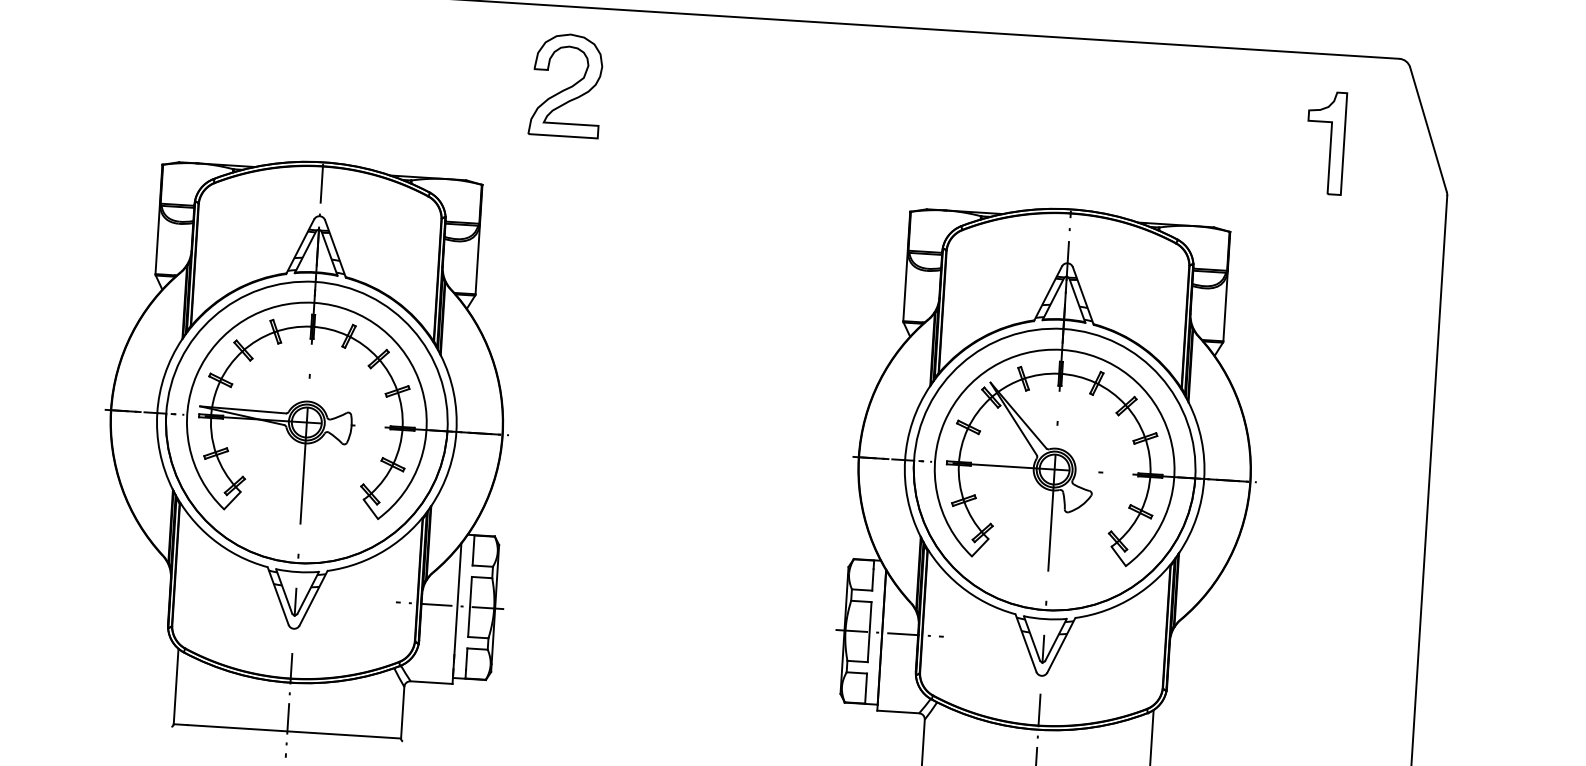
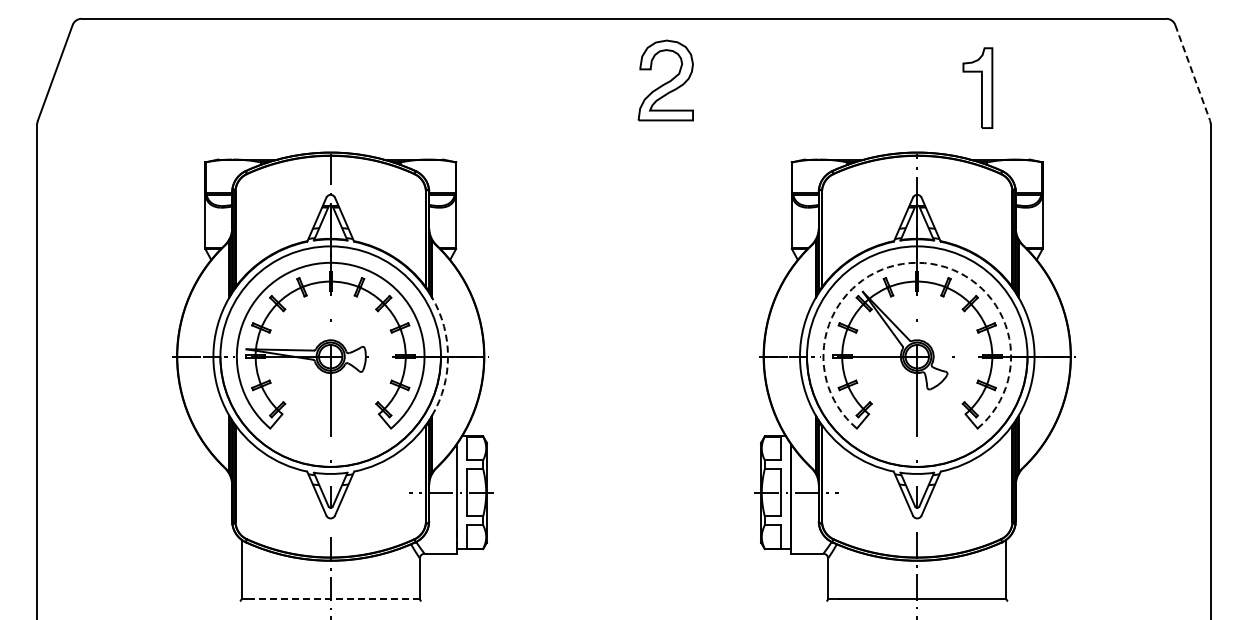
part: (565, 85) -> (665, 80), moved
line: (1428, 129) -> (1192, 72), solid -> dashed
part: (1325, 142) -> (977, 87), moved
arc: (1062, 349) -> (917, 262), solid -> dashed
arc: (457, 431) -> (448, 356), solid -> dashed
line: (294, 731) -> (336, 598), solid -> dashed

